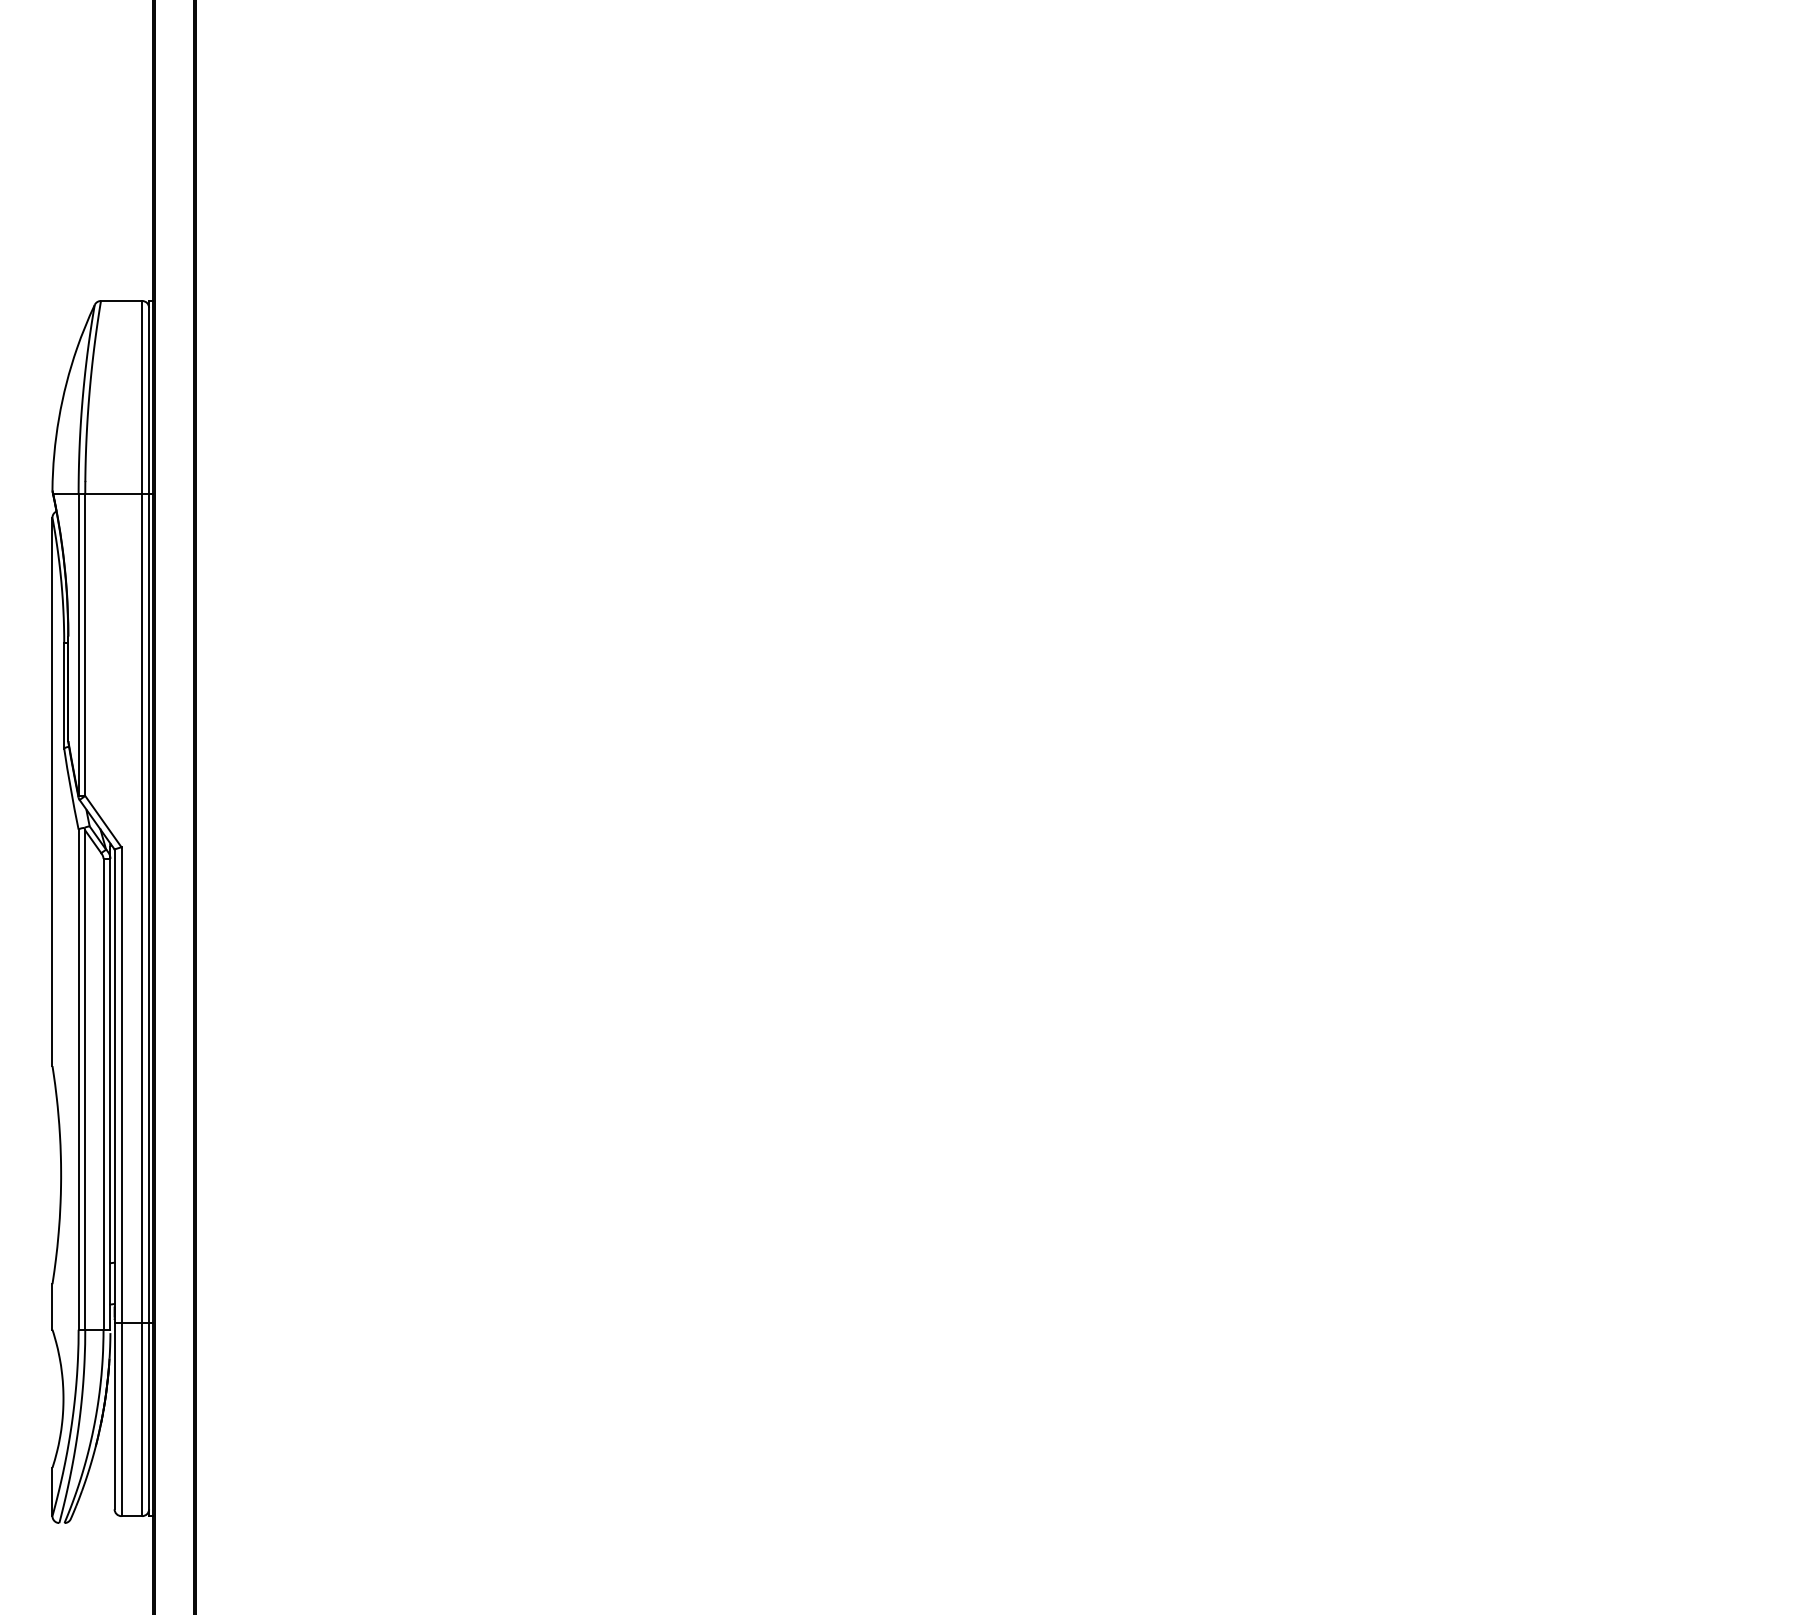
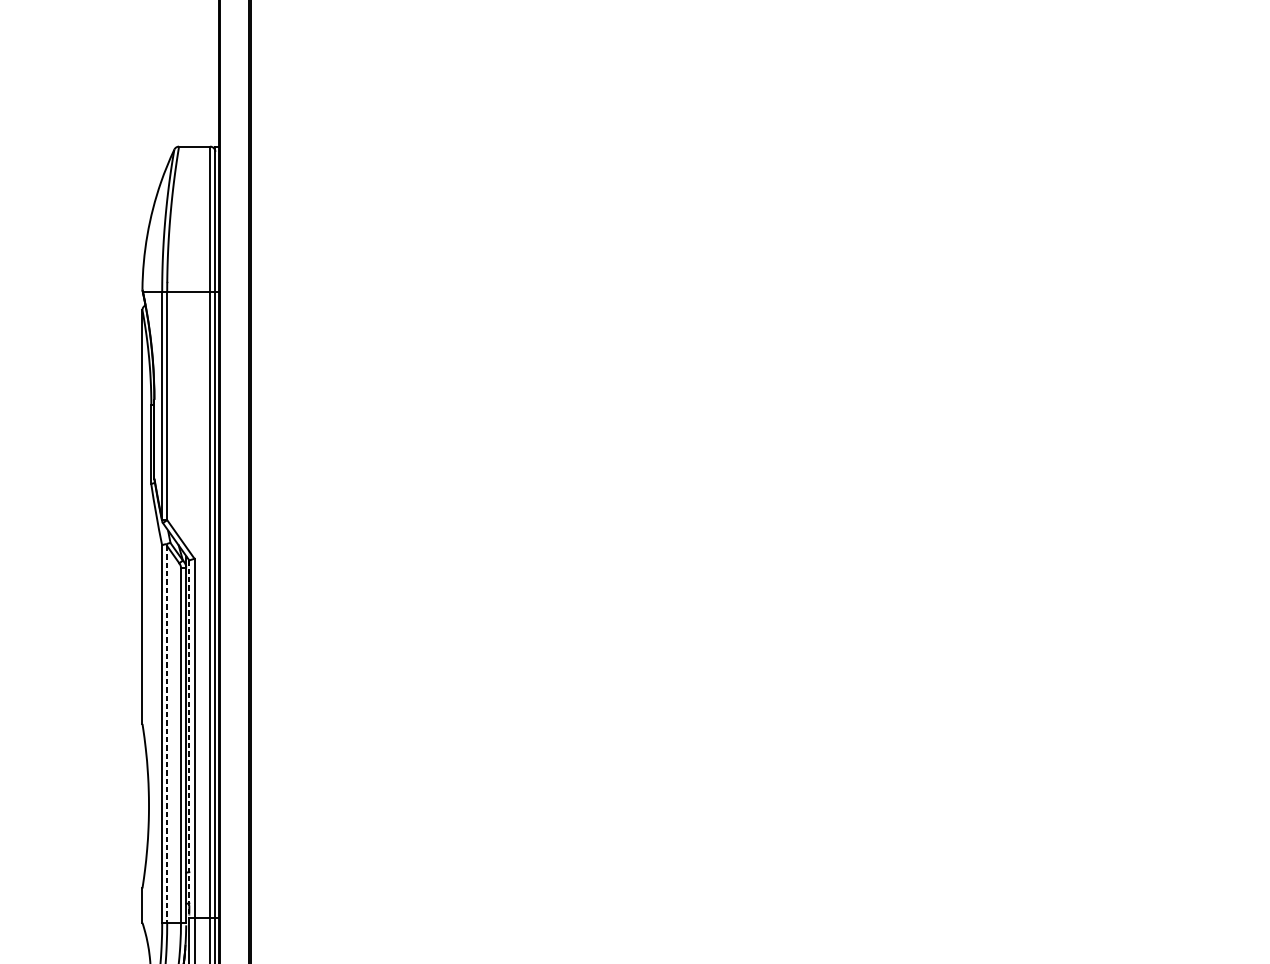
line: (85, 1080) -> (167, 734), solid -> dashed
line: (114, 1086) -> (189, 739), solid -> dashed

